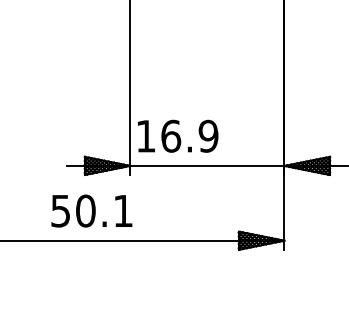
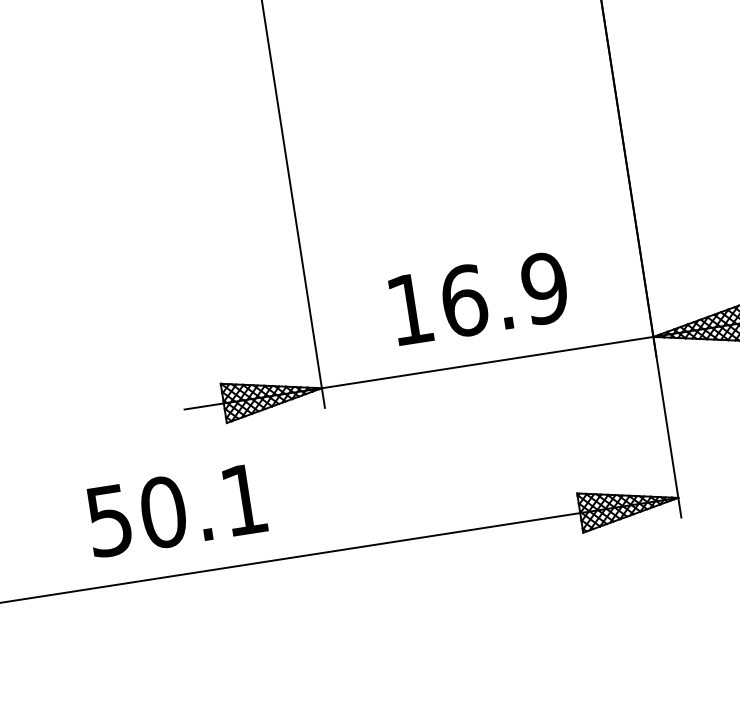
text: (178, 135) -> (479, 296), moved
text: (91, 210) -> (175, 509), moved

